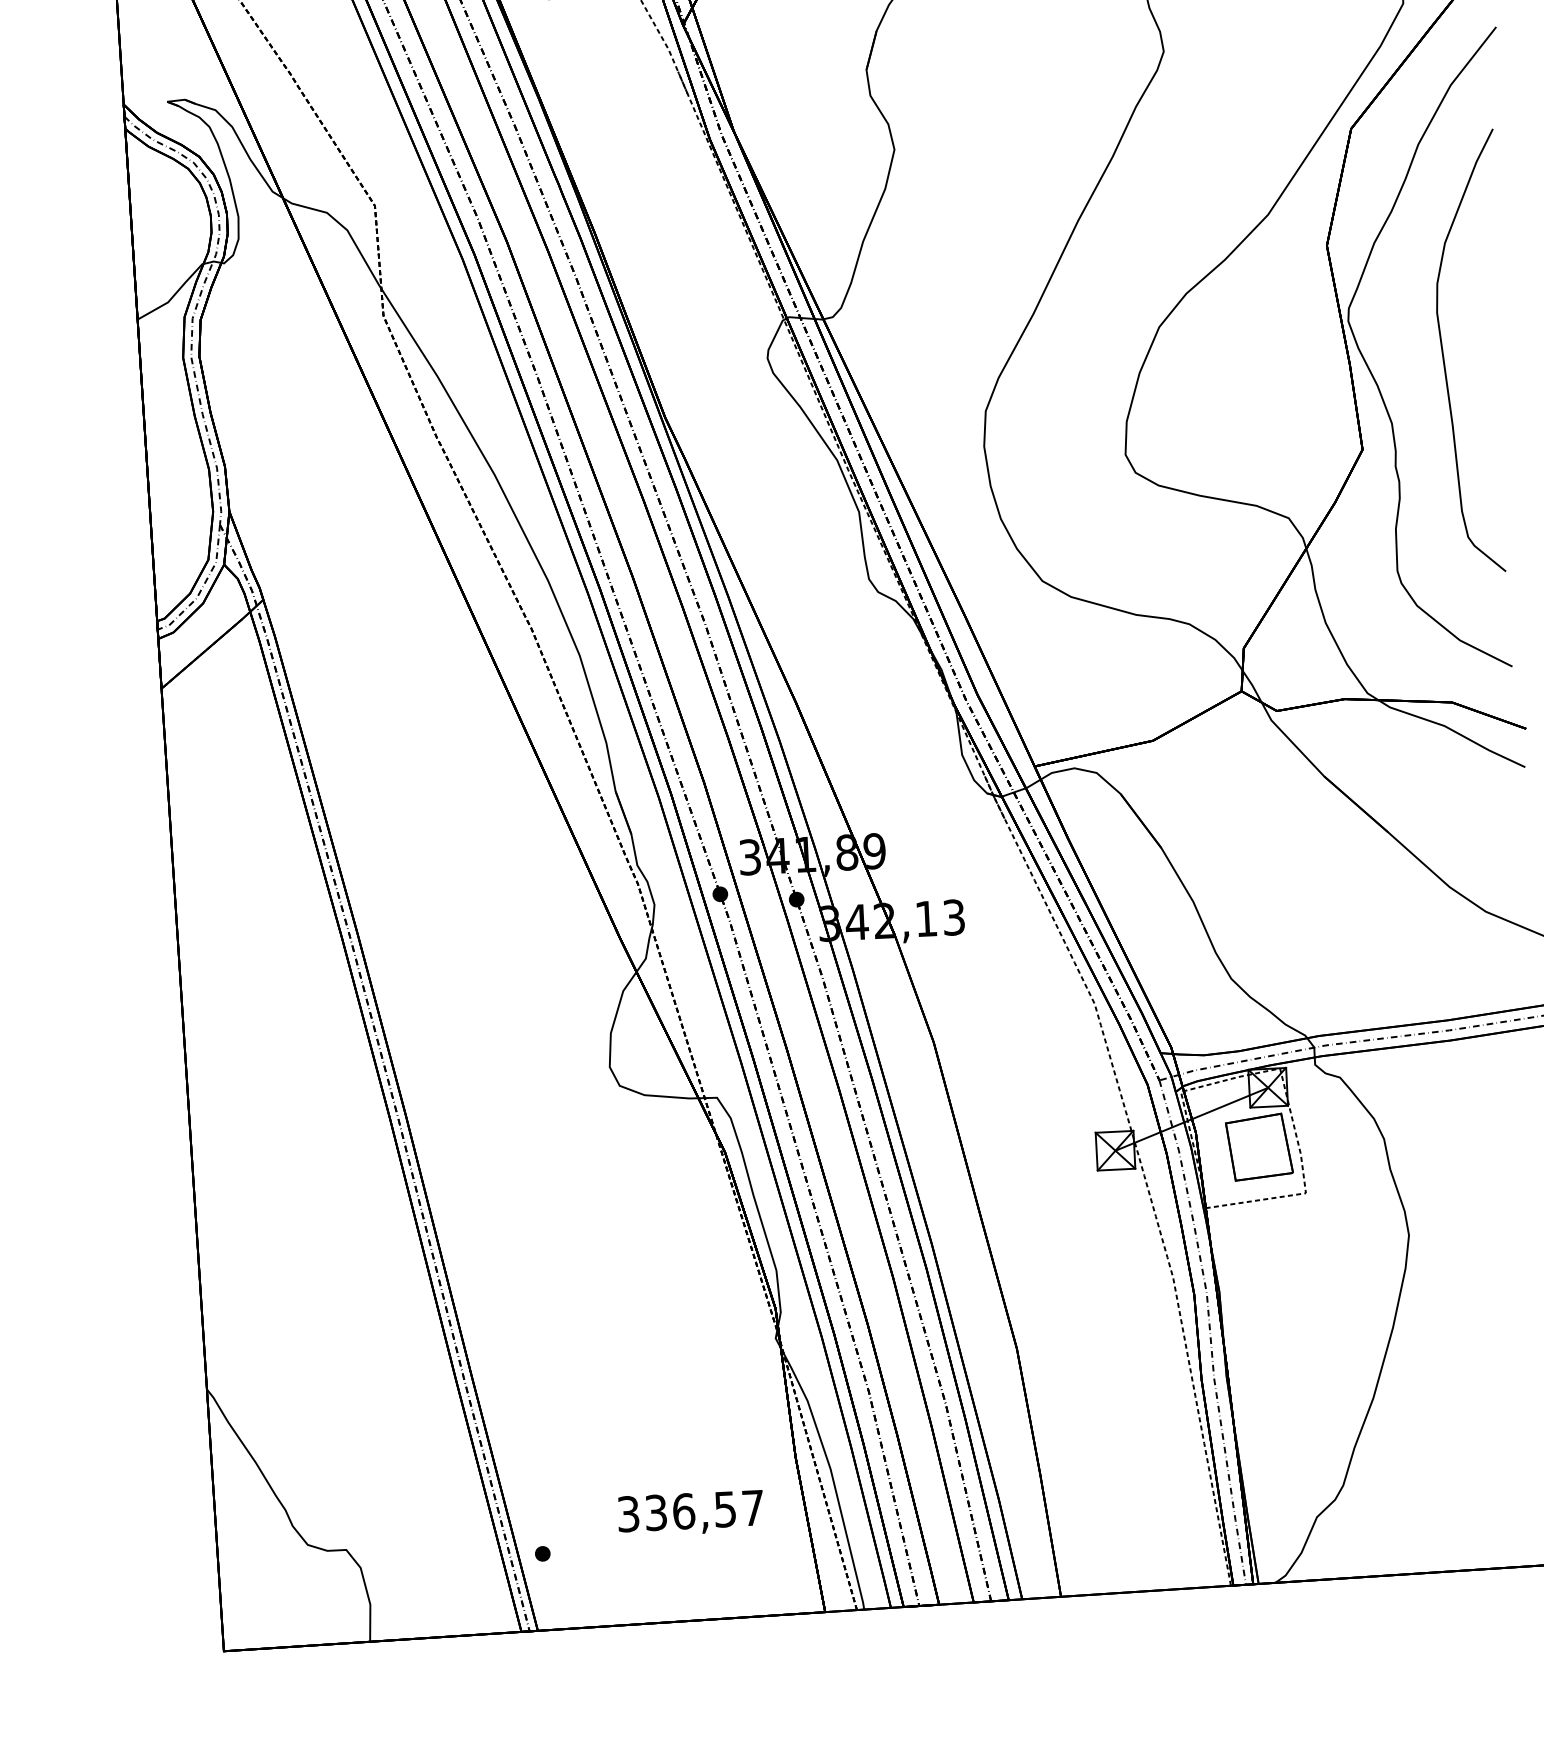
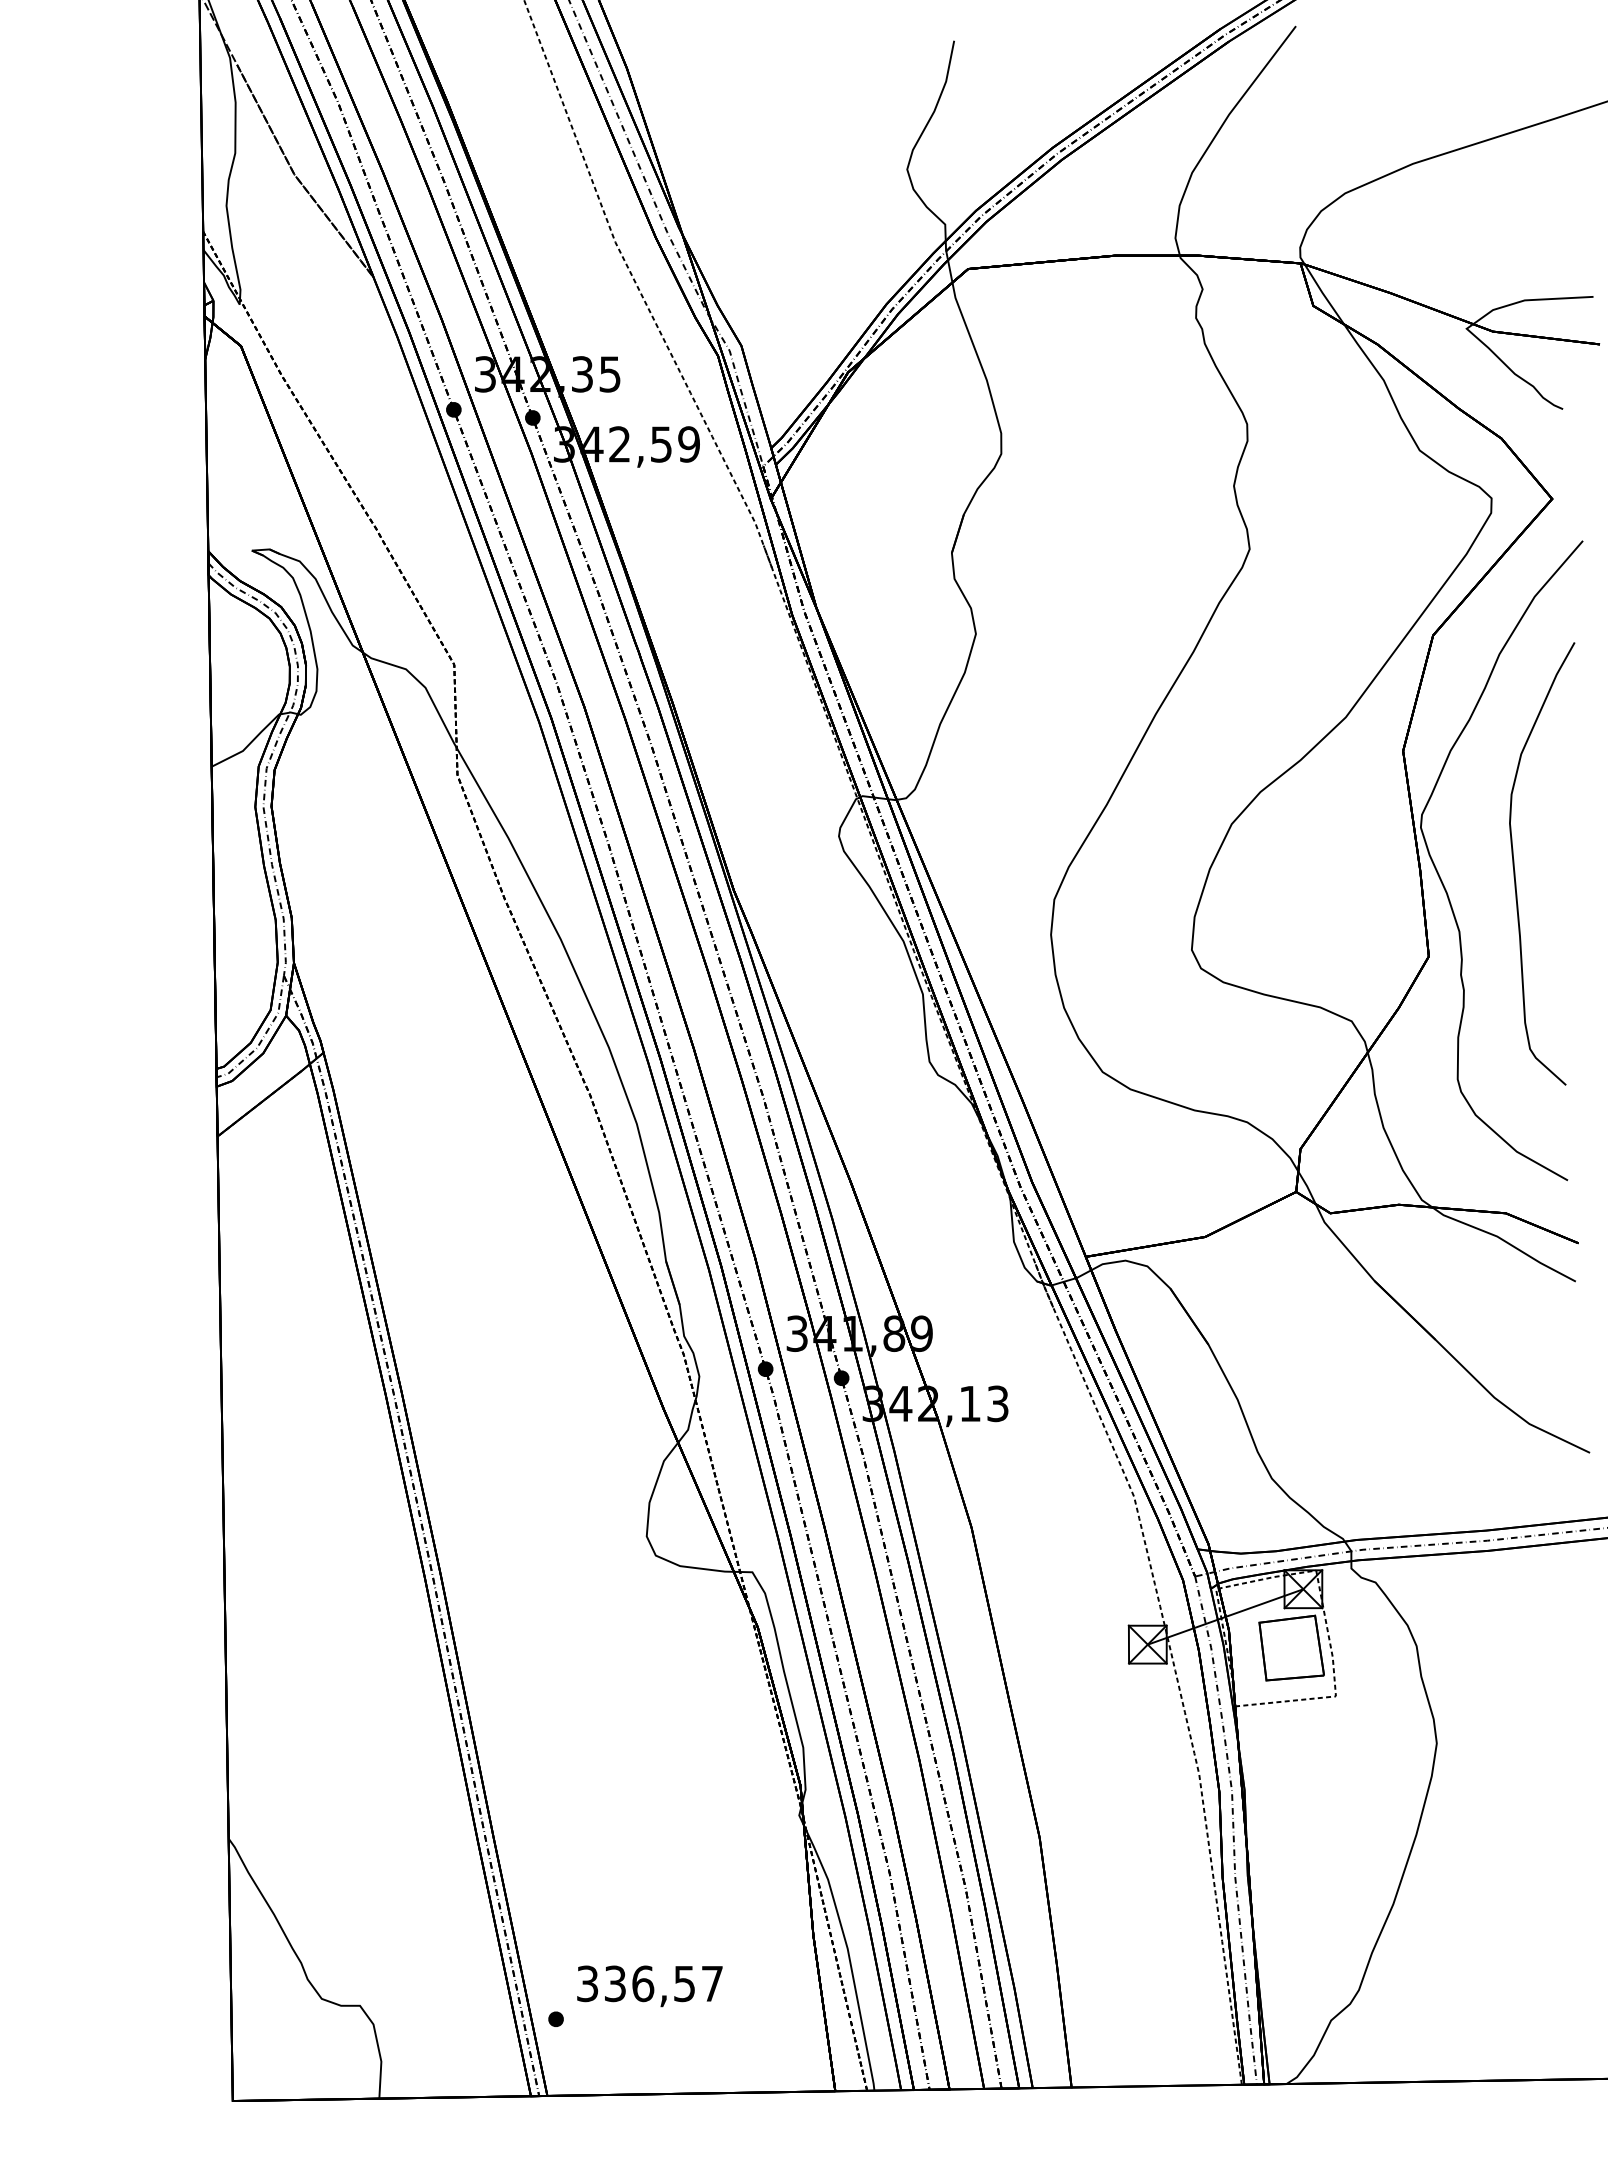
text: (690, 1513) -> (649, 1986), moved

